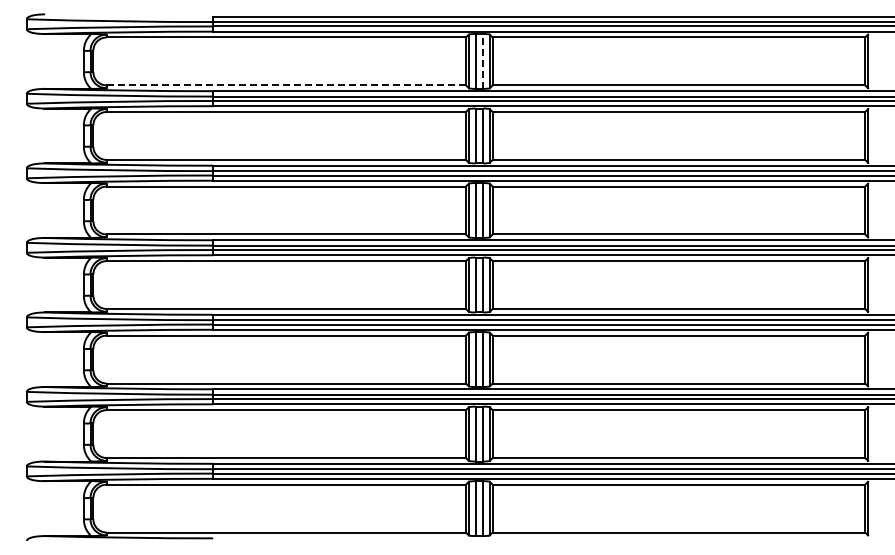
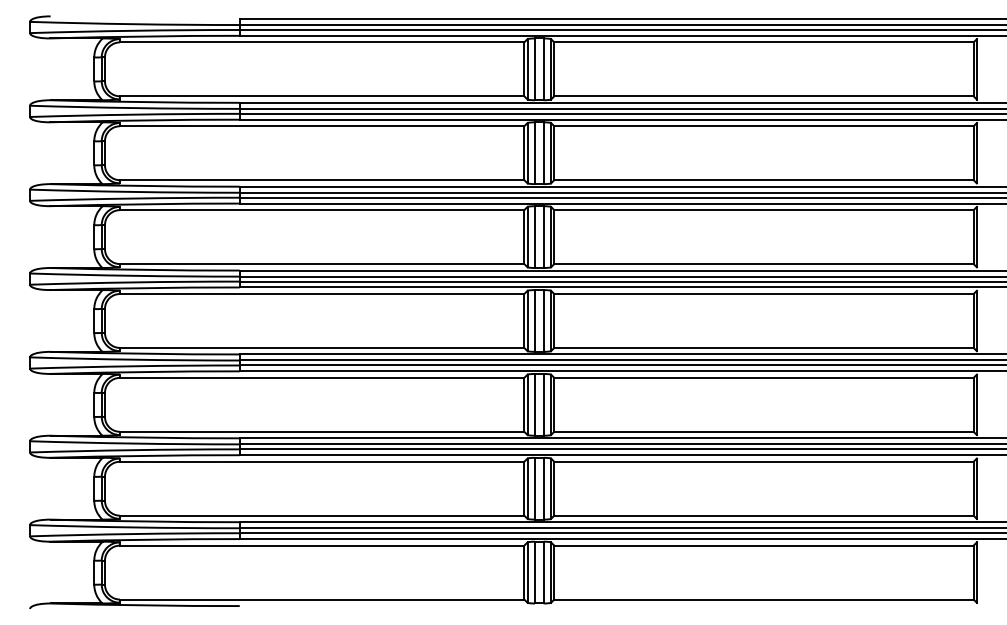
line: (483, 60) -> (544, 68), dashed -> solid
line: (286, 85) -> (322, 96), dashed -> solid

